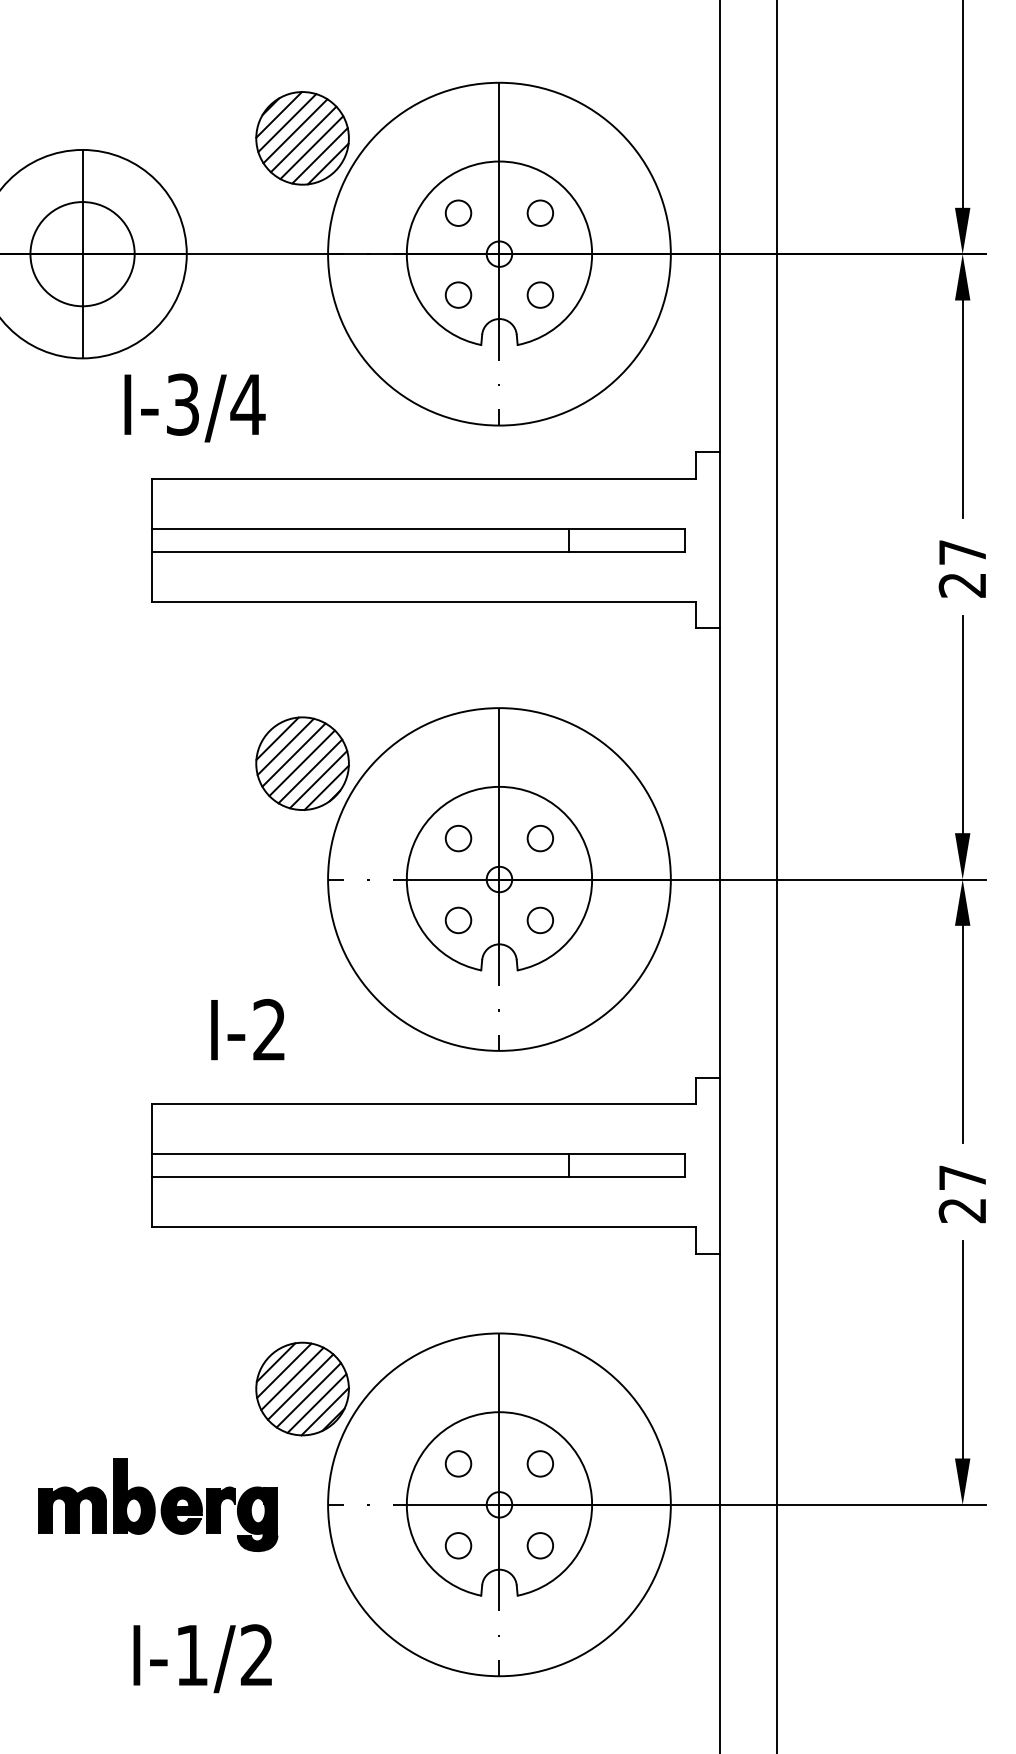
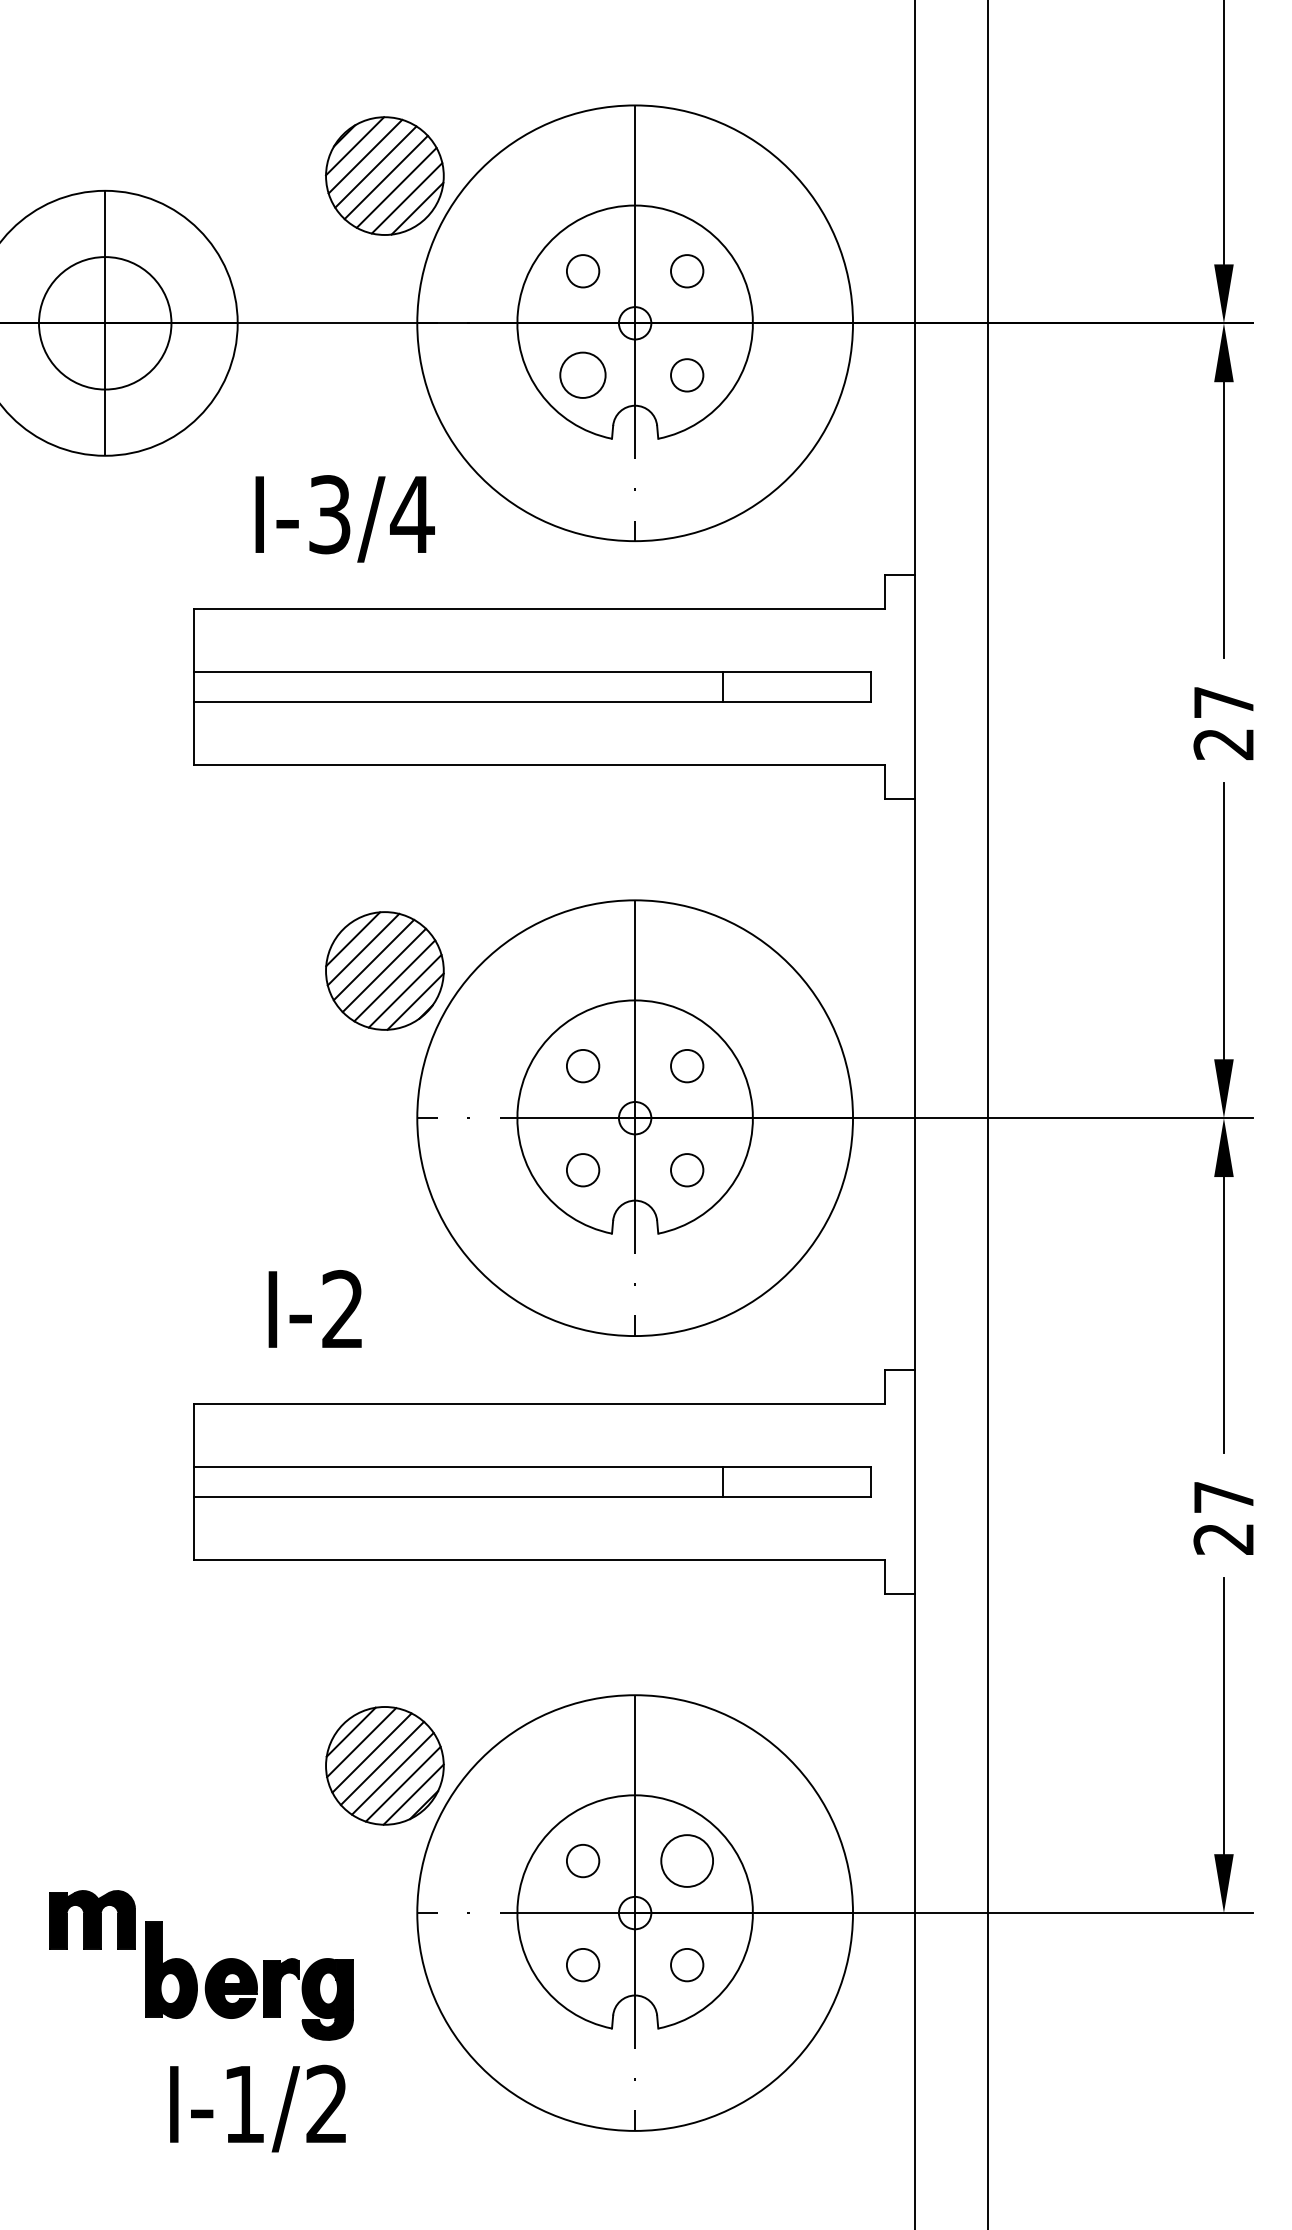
circle: (458, 295) -> (583, 375), size x1.4
text: (194, 407) -> (344, 518), moved
circle: (540, 1463) -> (687, 1860), size x1.6
part: (196, 1504) -> (249, 1980), moved

